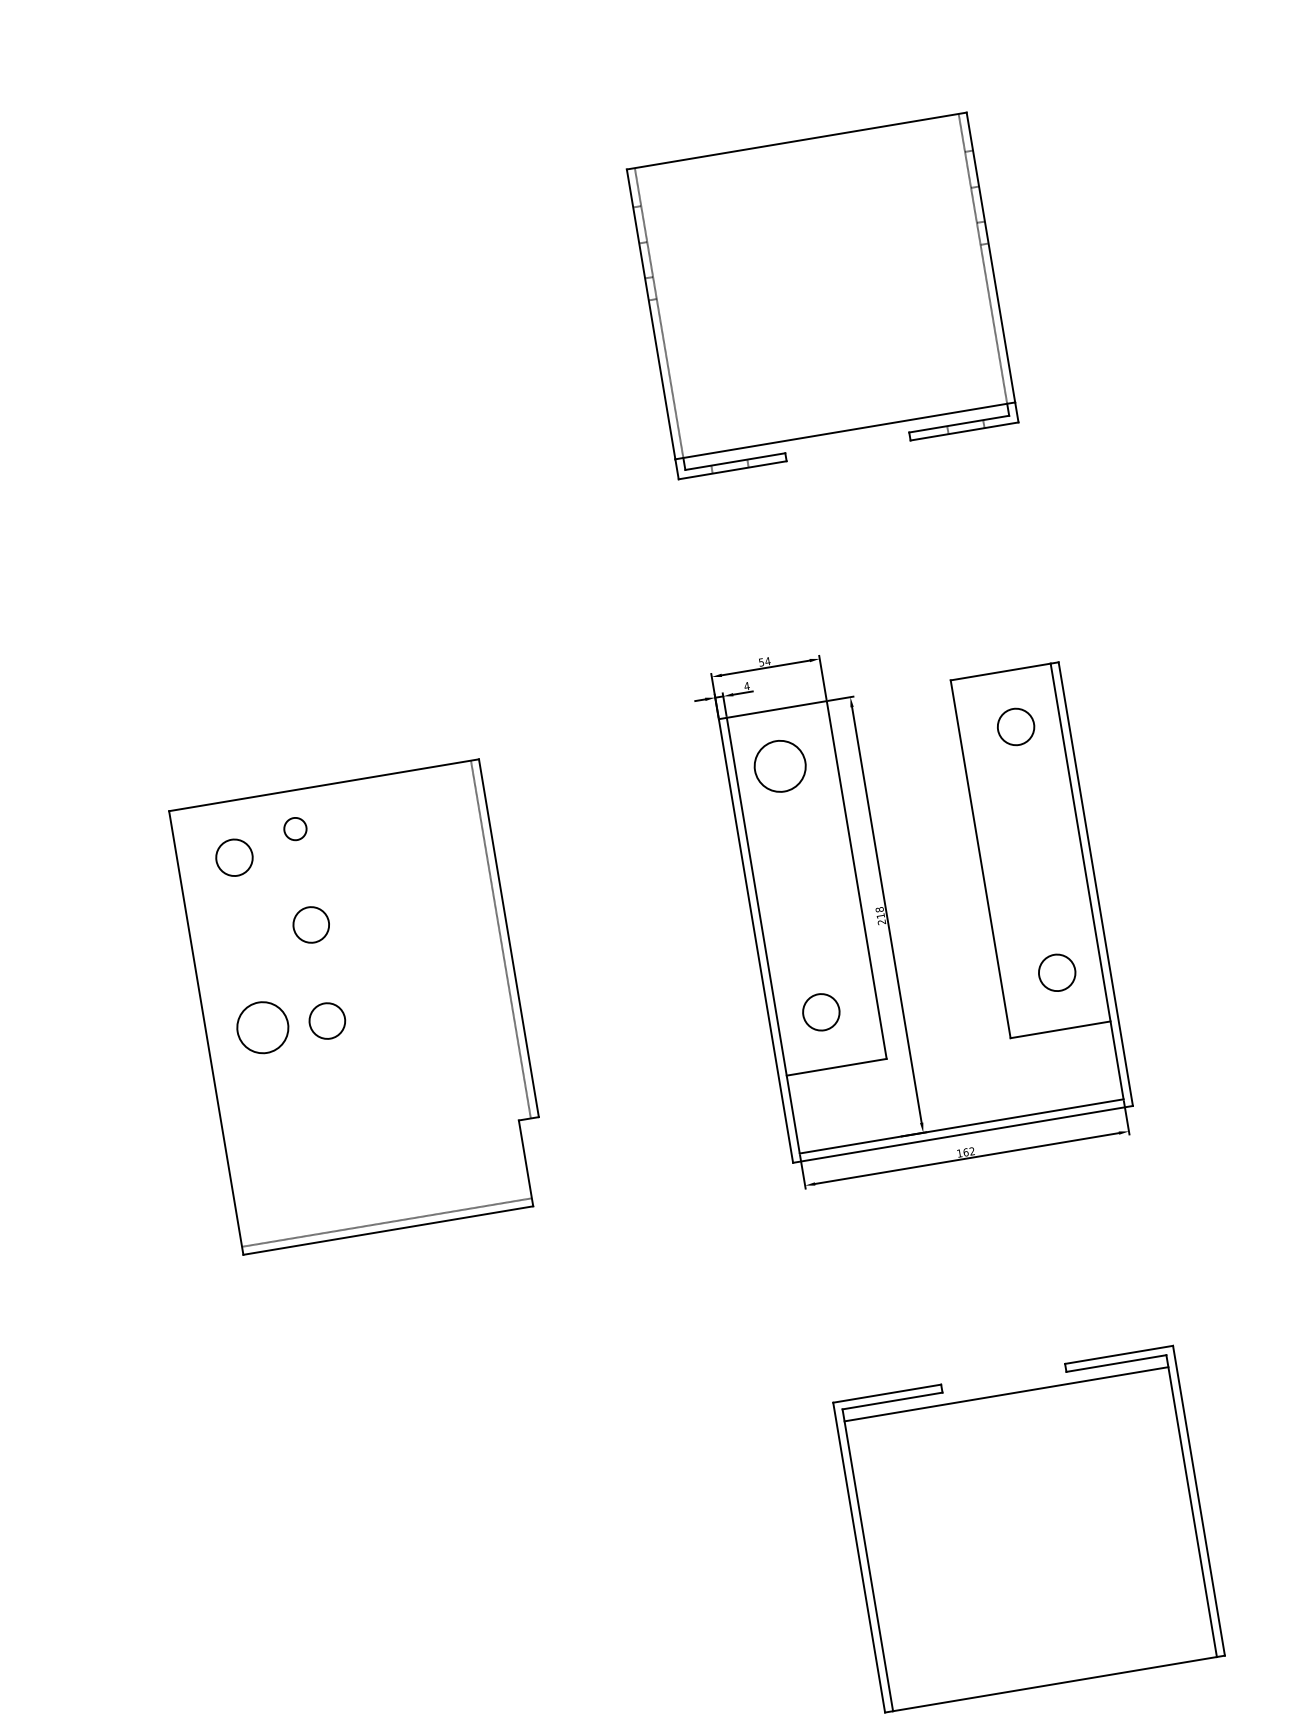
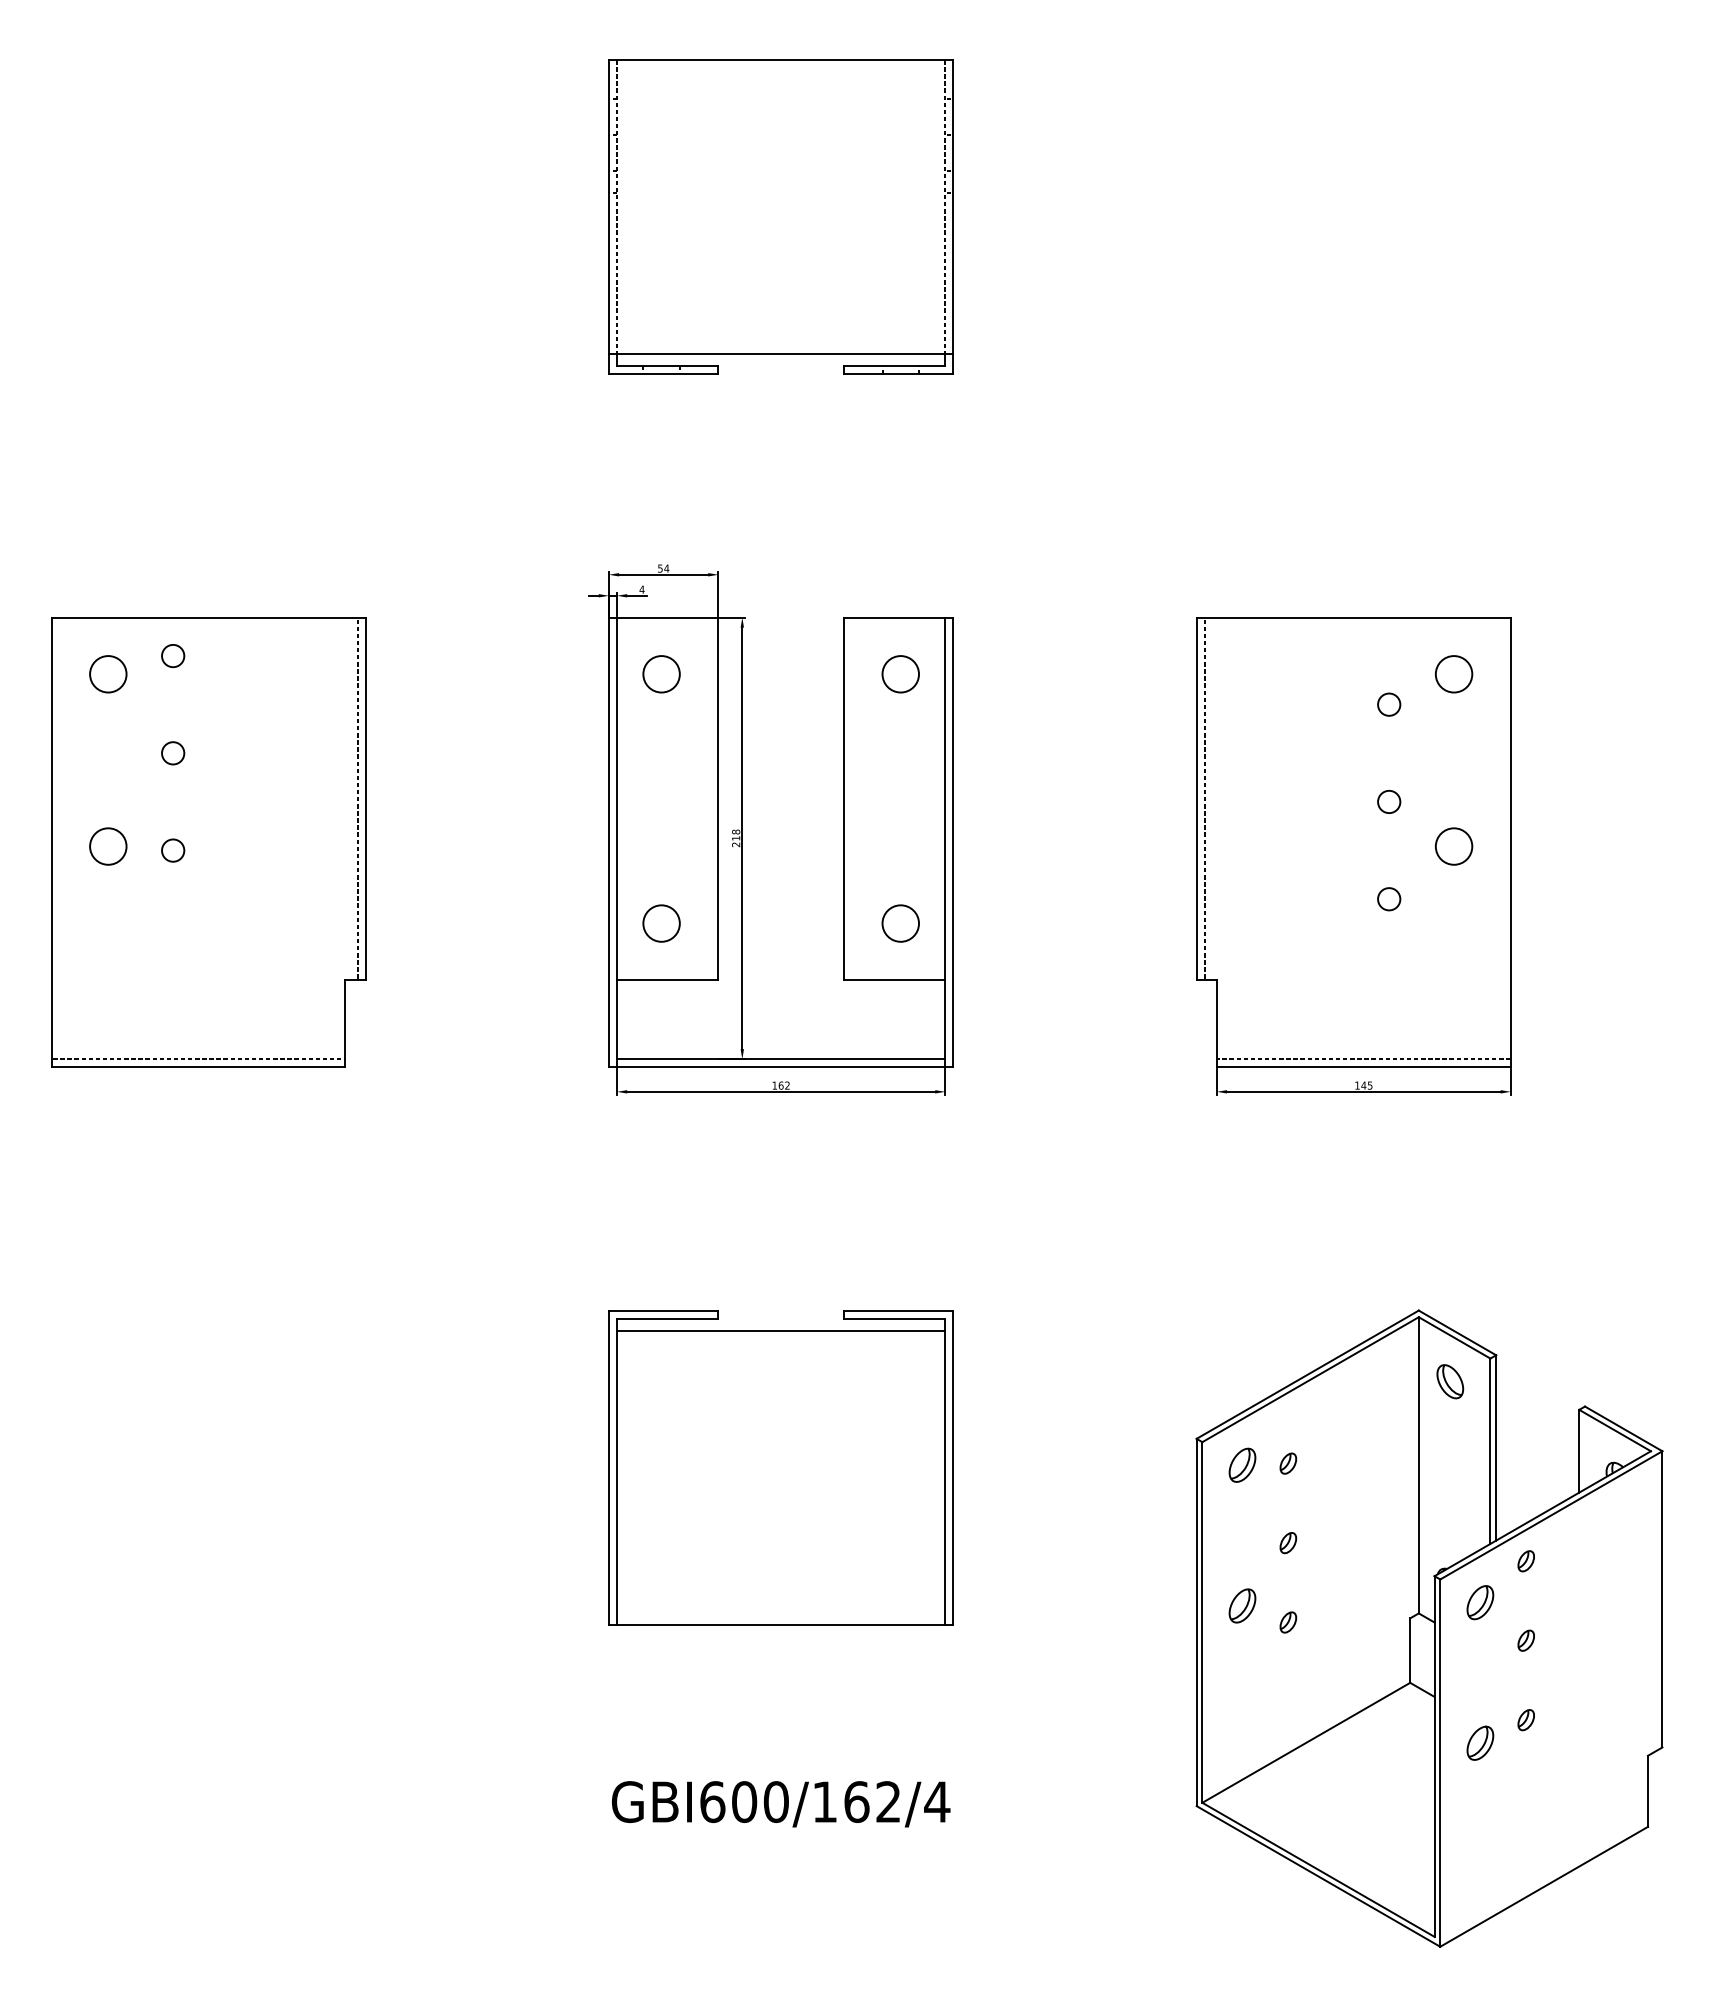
circle: (780, 766) -> (661, 674), size x0.71
circle: (311, 925) -> (173, 753), size x0.62
circle: (327, 1020) -> (173, 850), size x0.62
circle: (263, 1027) -> (108, 846), size x0.71

